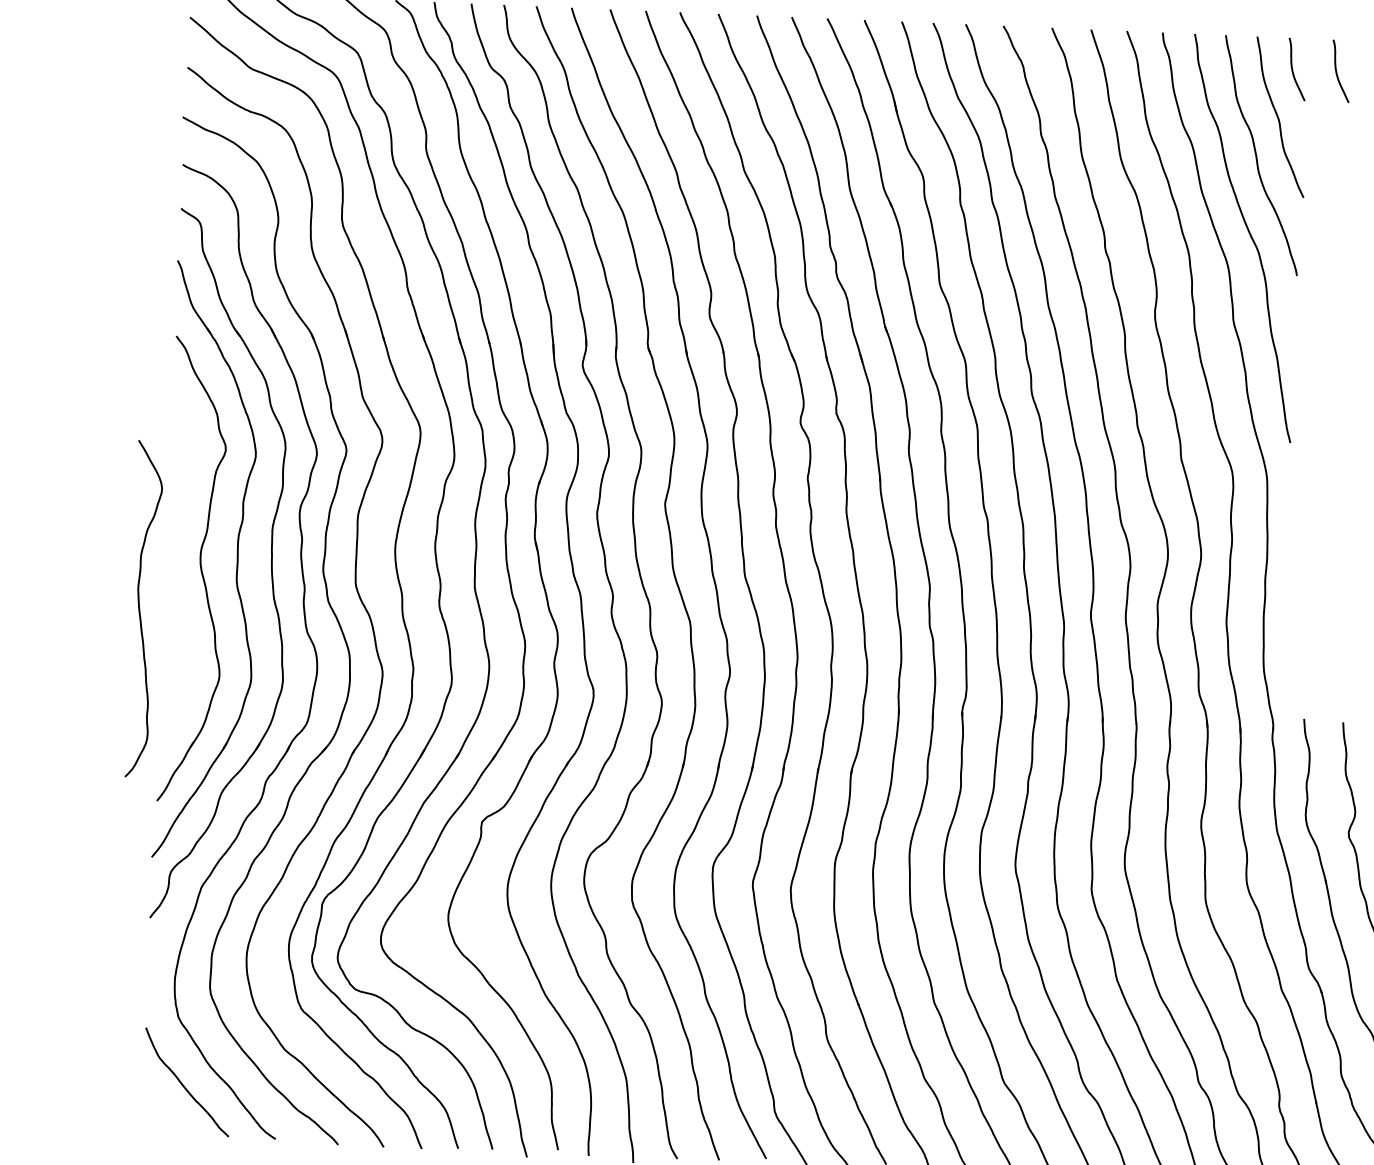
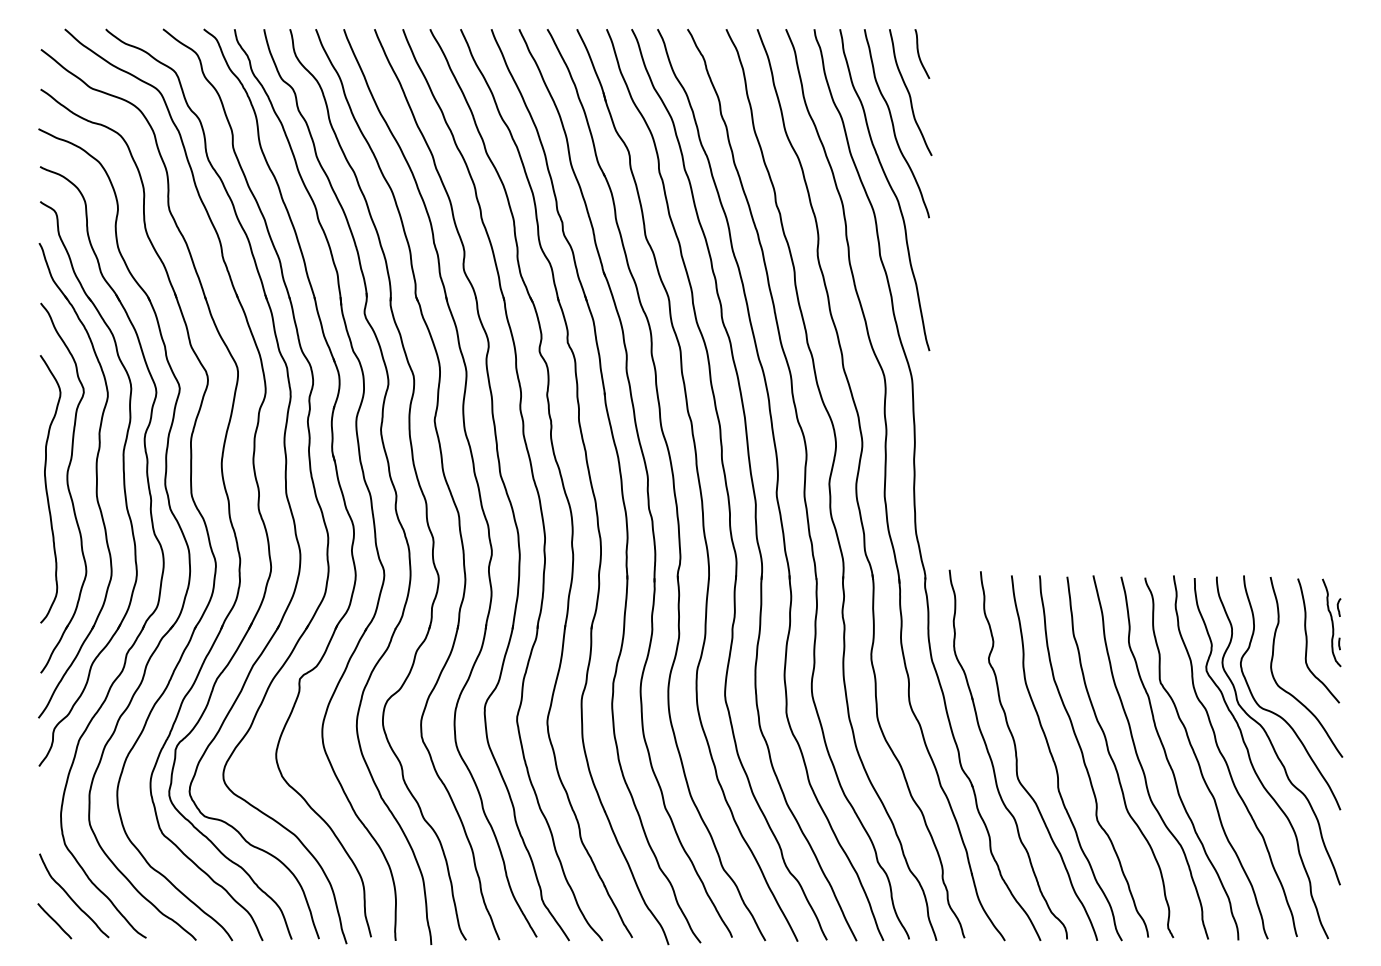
curve: (1337, 70) -> (954, 53), removed
curve: (140, 609) -> (47, 489), moved
line: (161, 1113) -> (54, 921), added

